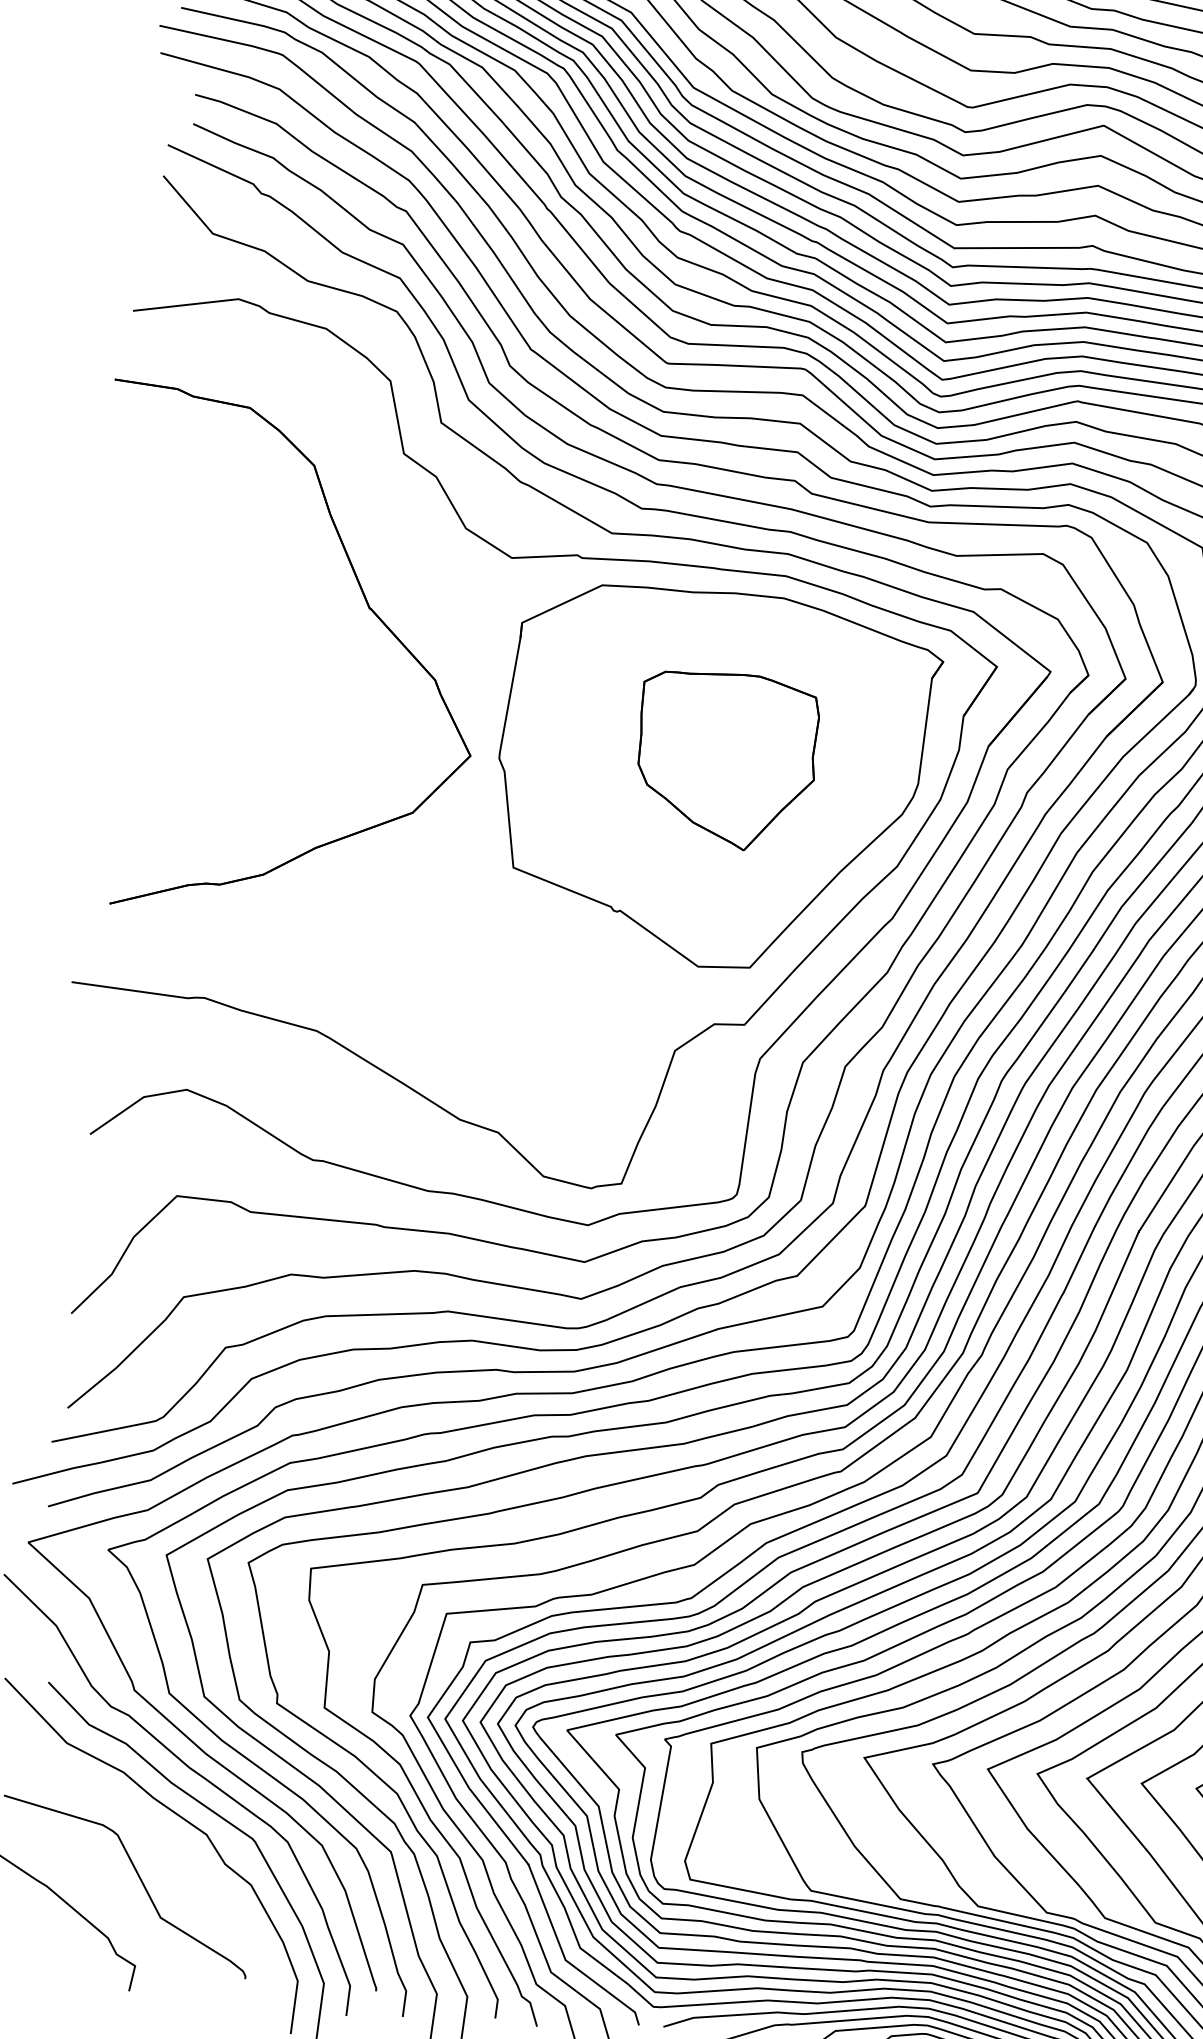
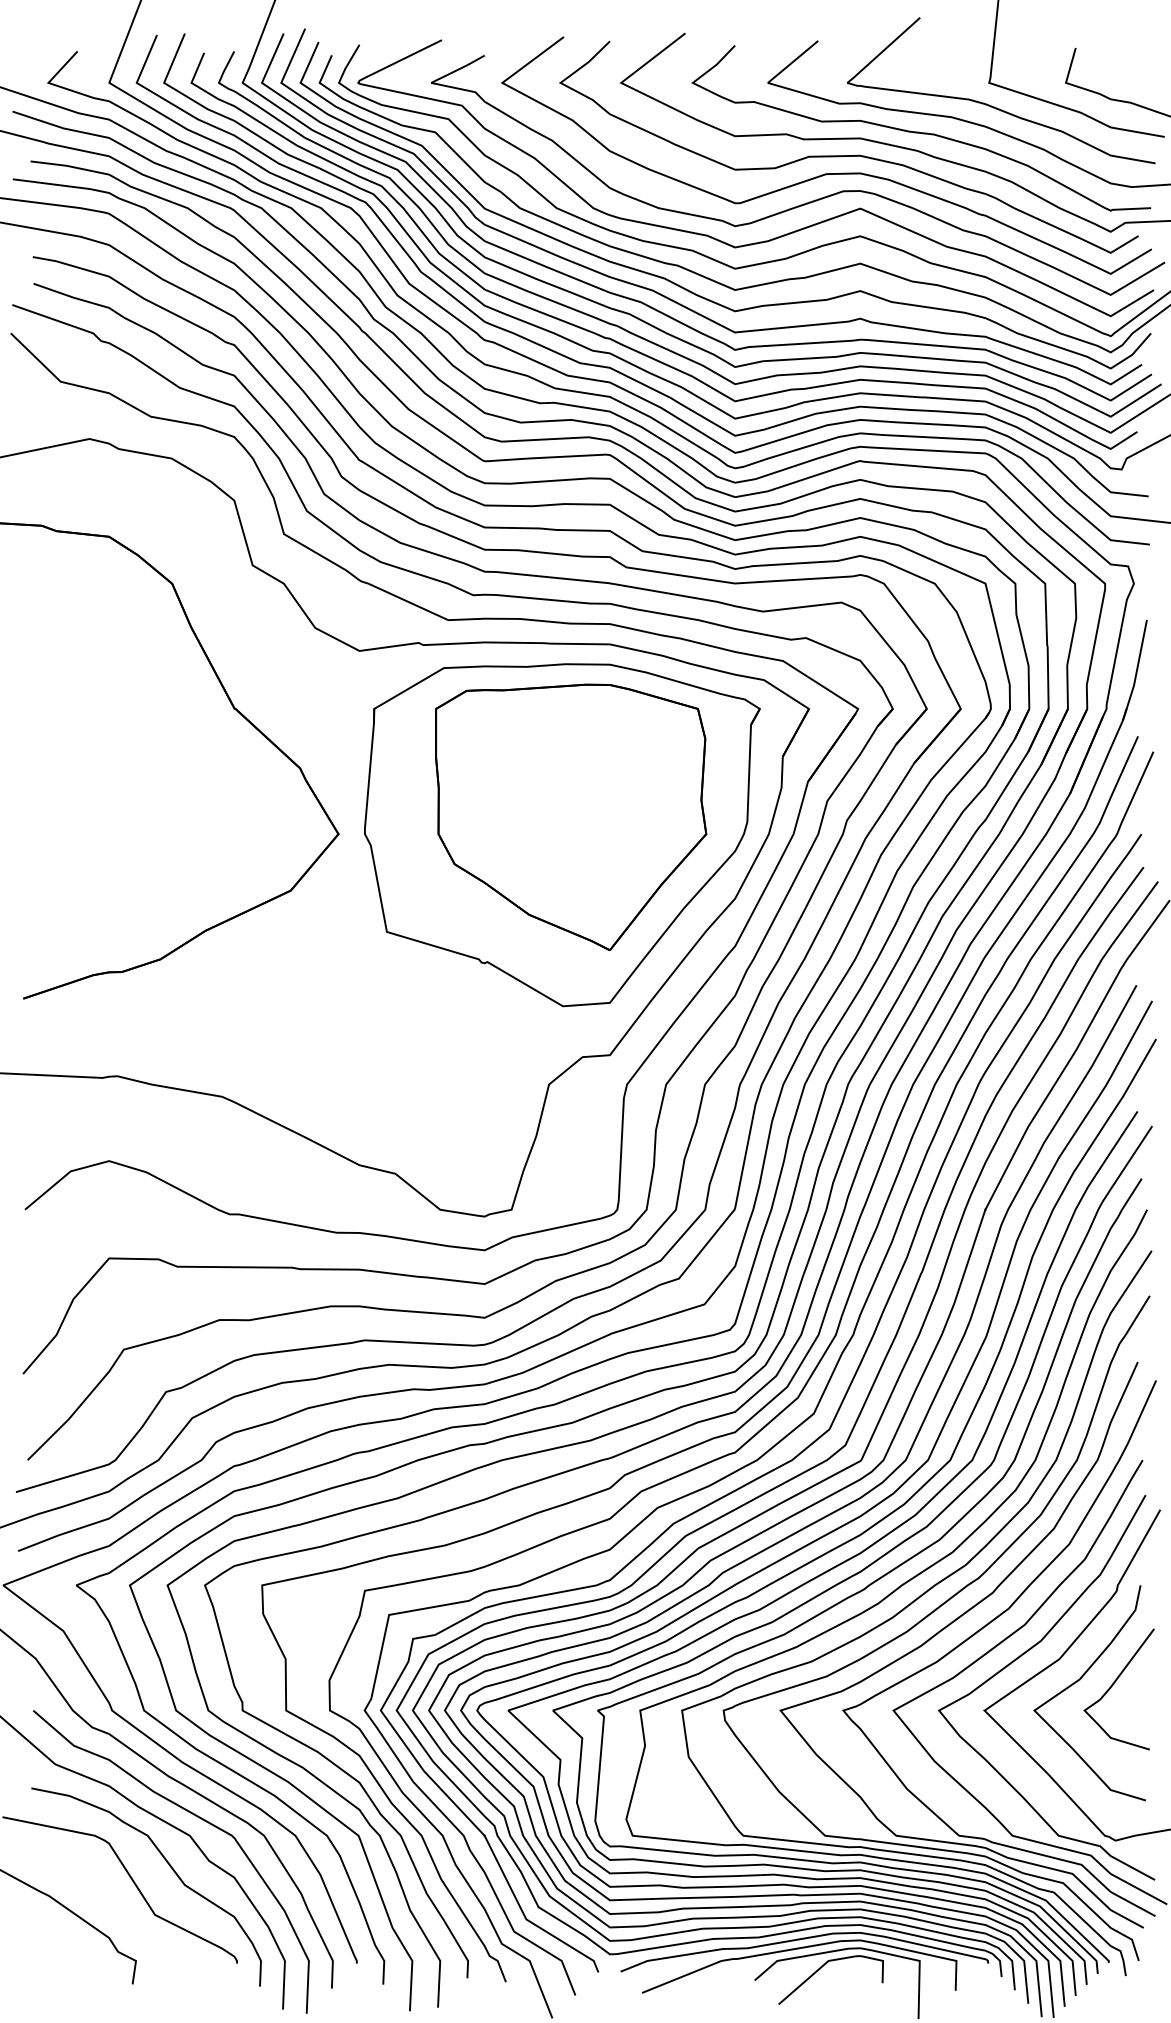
part: (726, 760) -> (571, 816), size x1.67
curve: (181, 1866) -> (169, 1866), added

